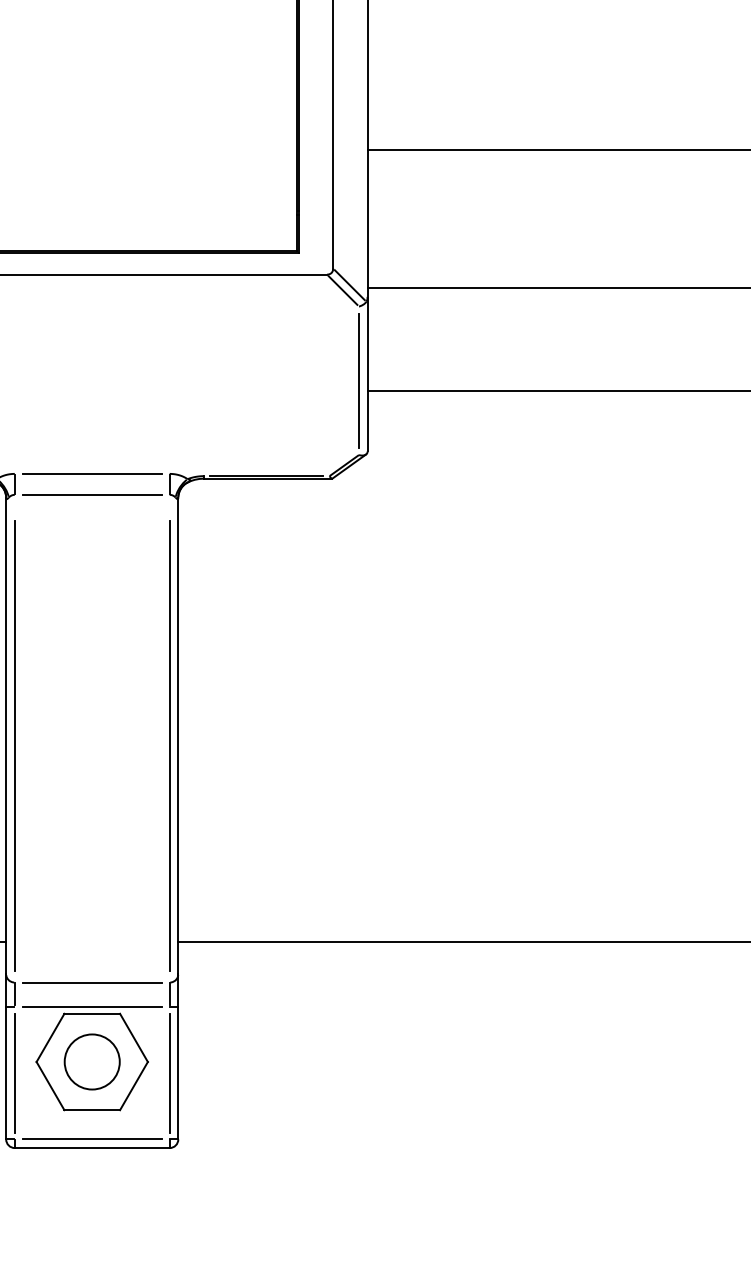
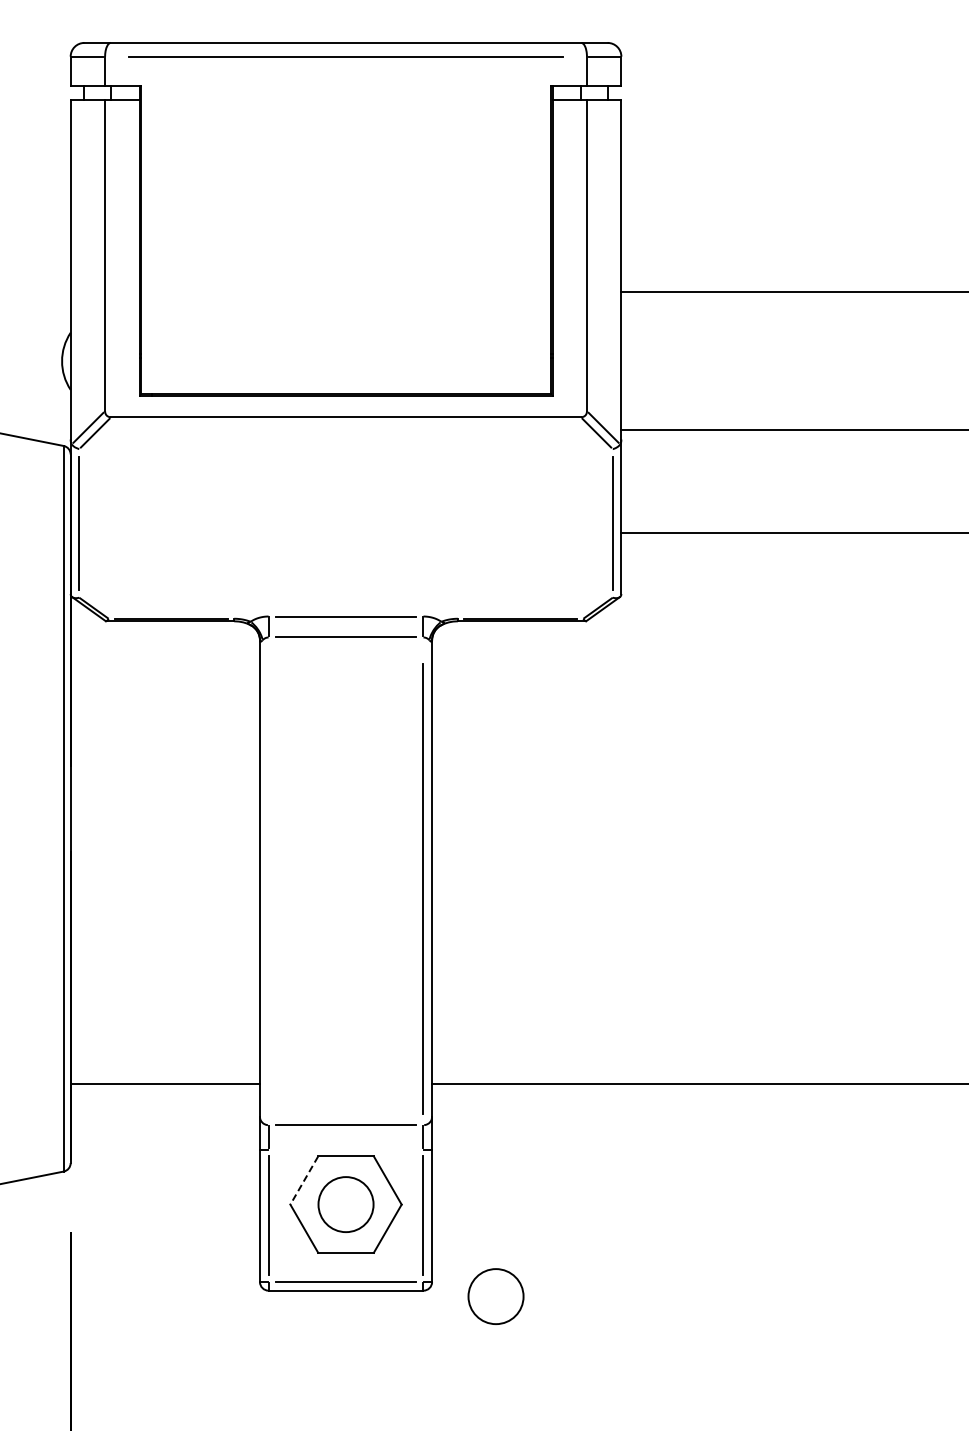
line: (14, 745) -> (268, 888), removed
line: (91, 1006) -> (345, 1149), removed
line: (50, 1037) -> (304, 1180), solid -> dashed
circle: (241, 1153) -> (495, 1296), added

